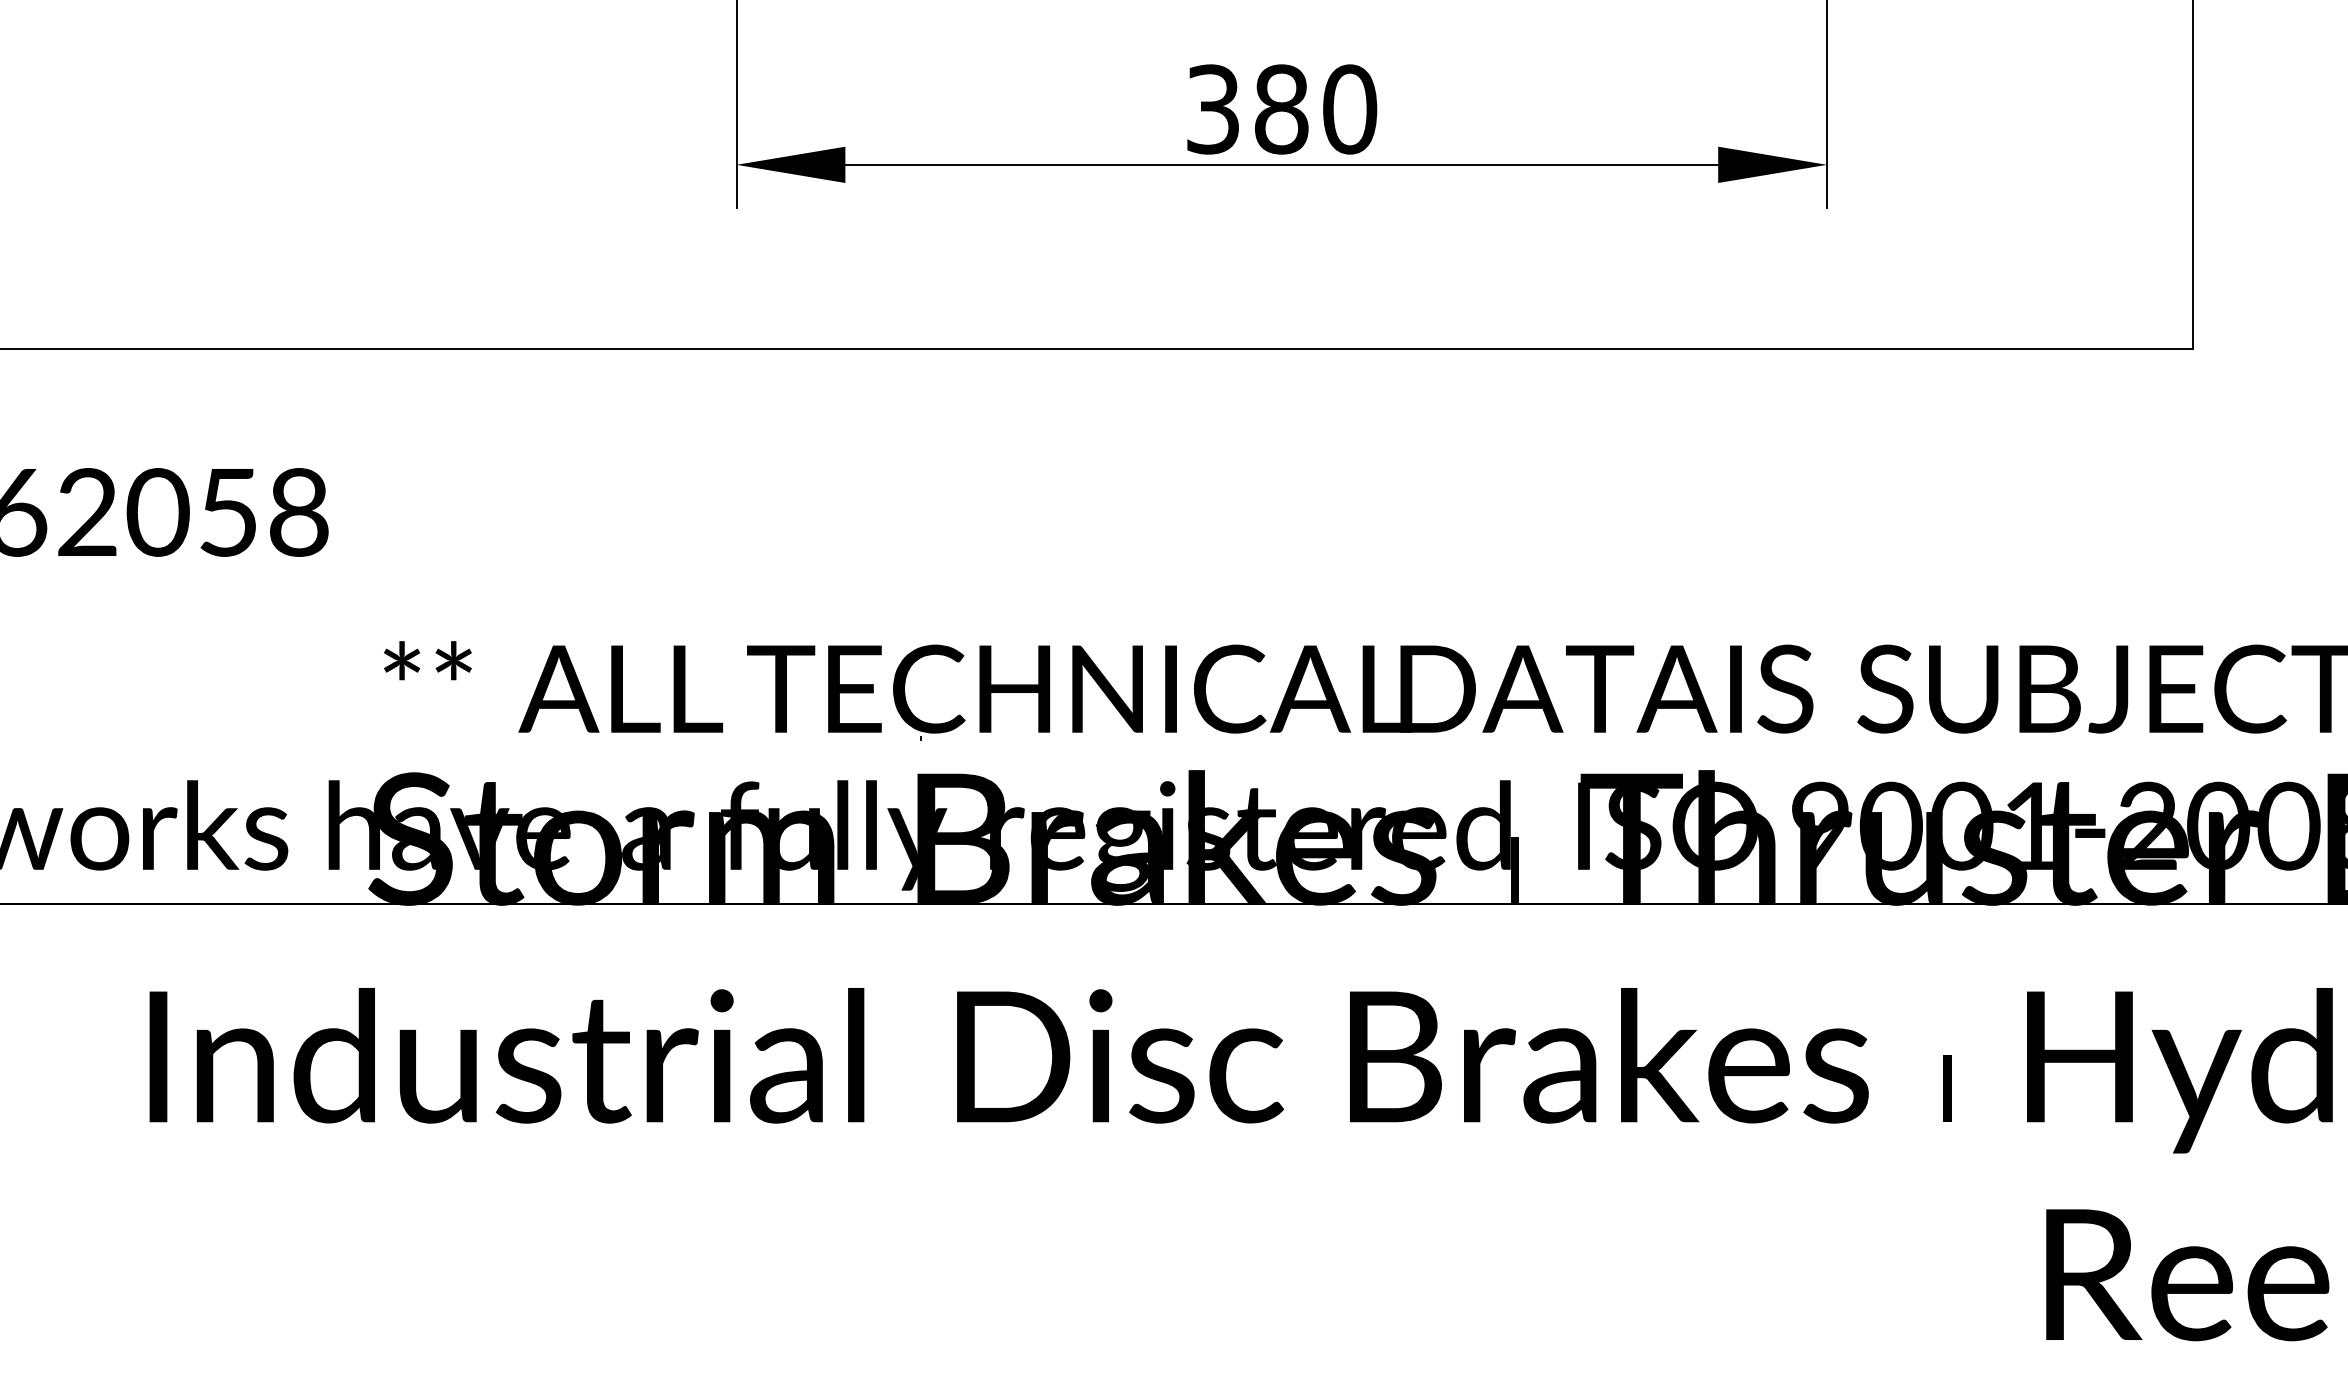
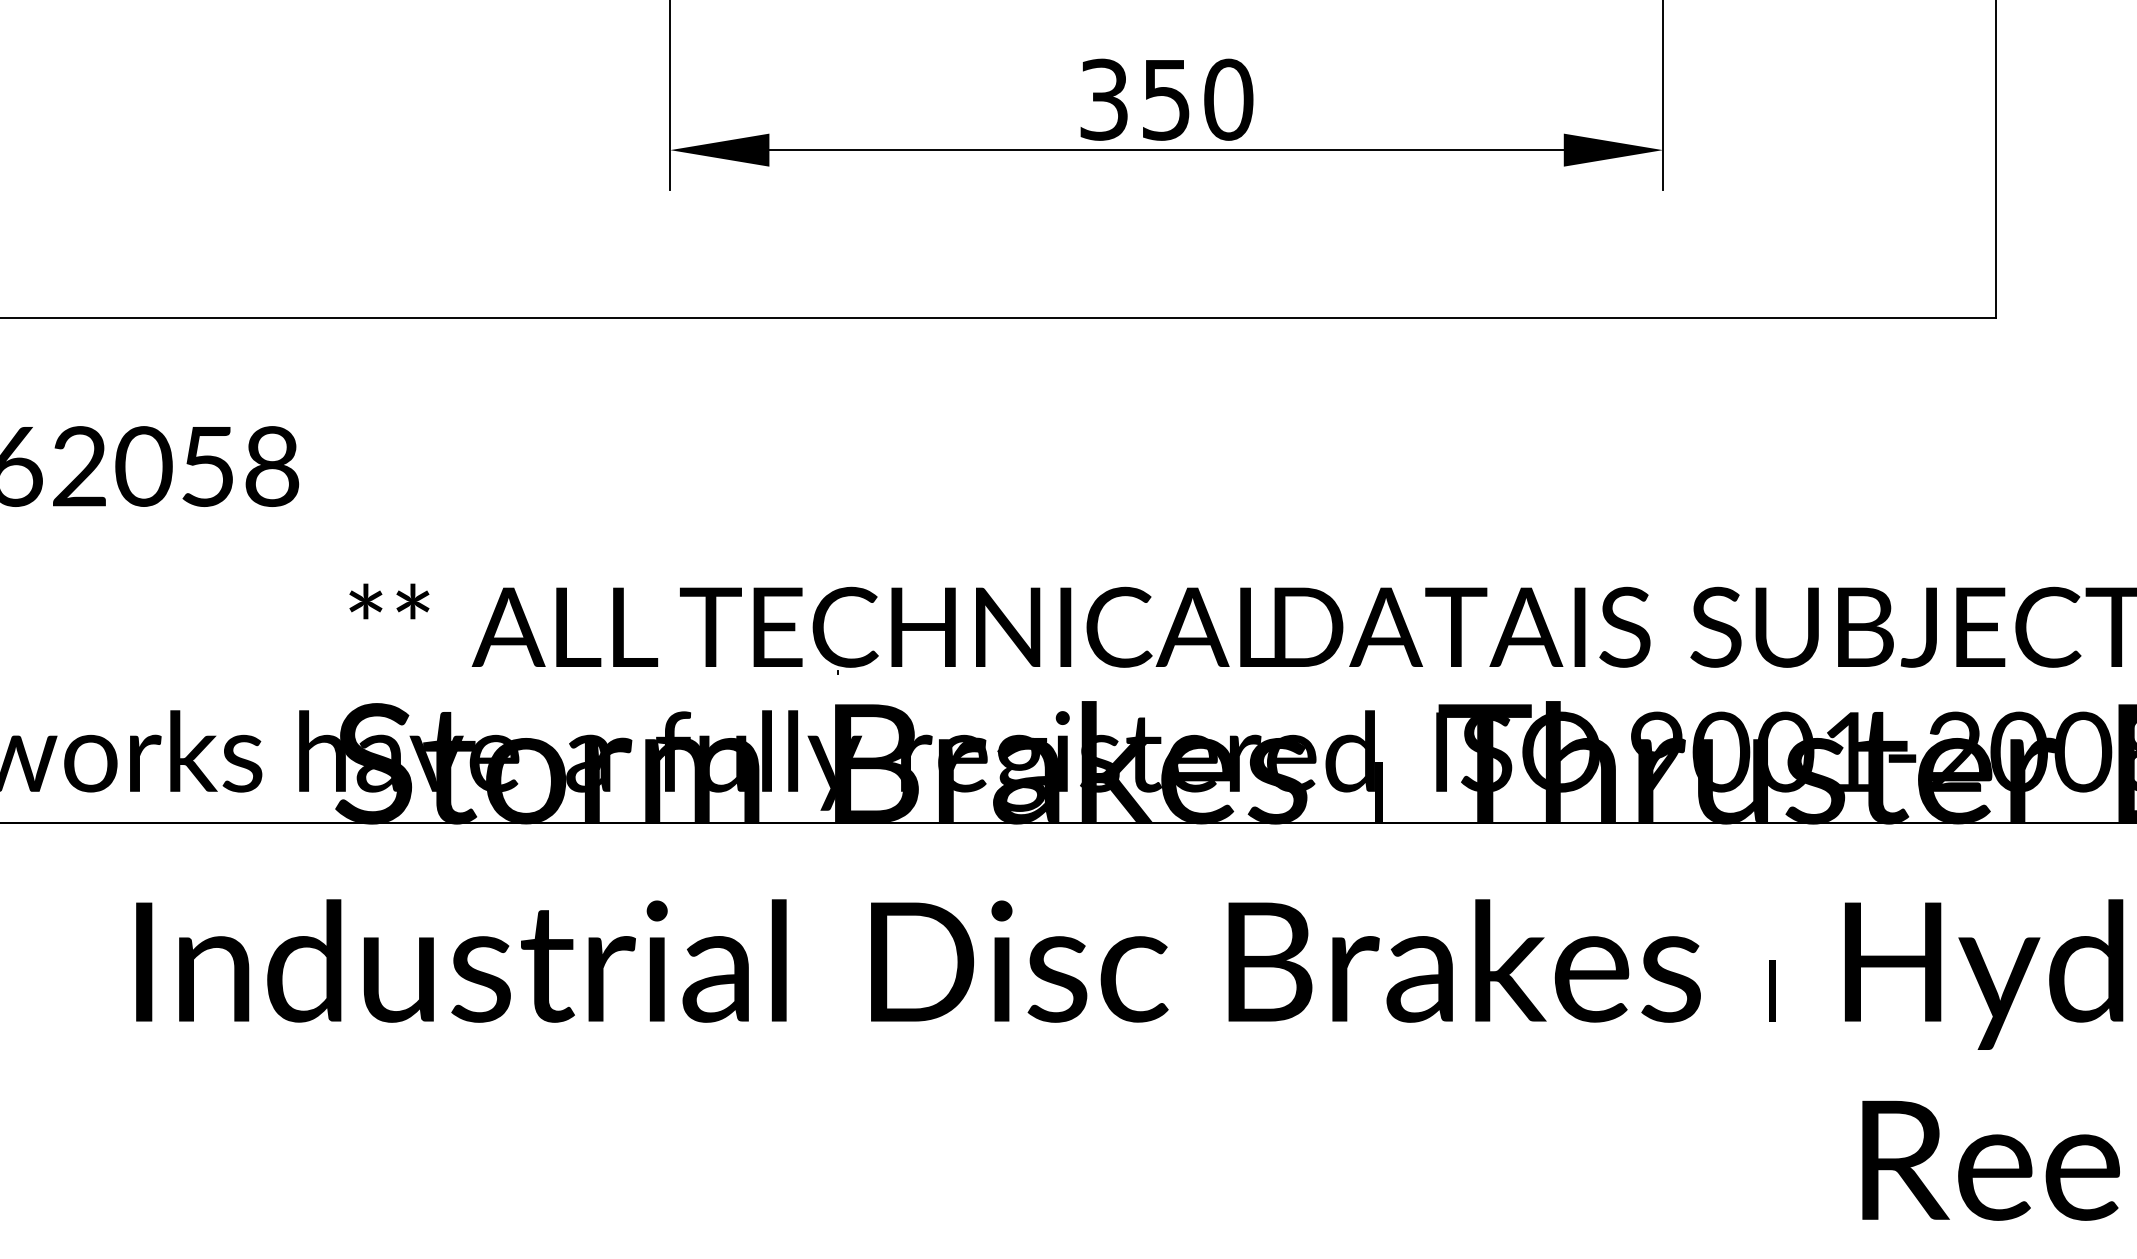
text: (1281, 109) -> (1166, 99), 380 -> 350

